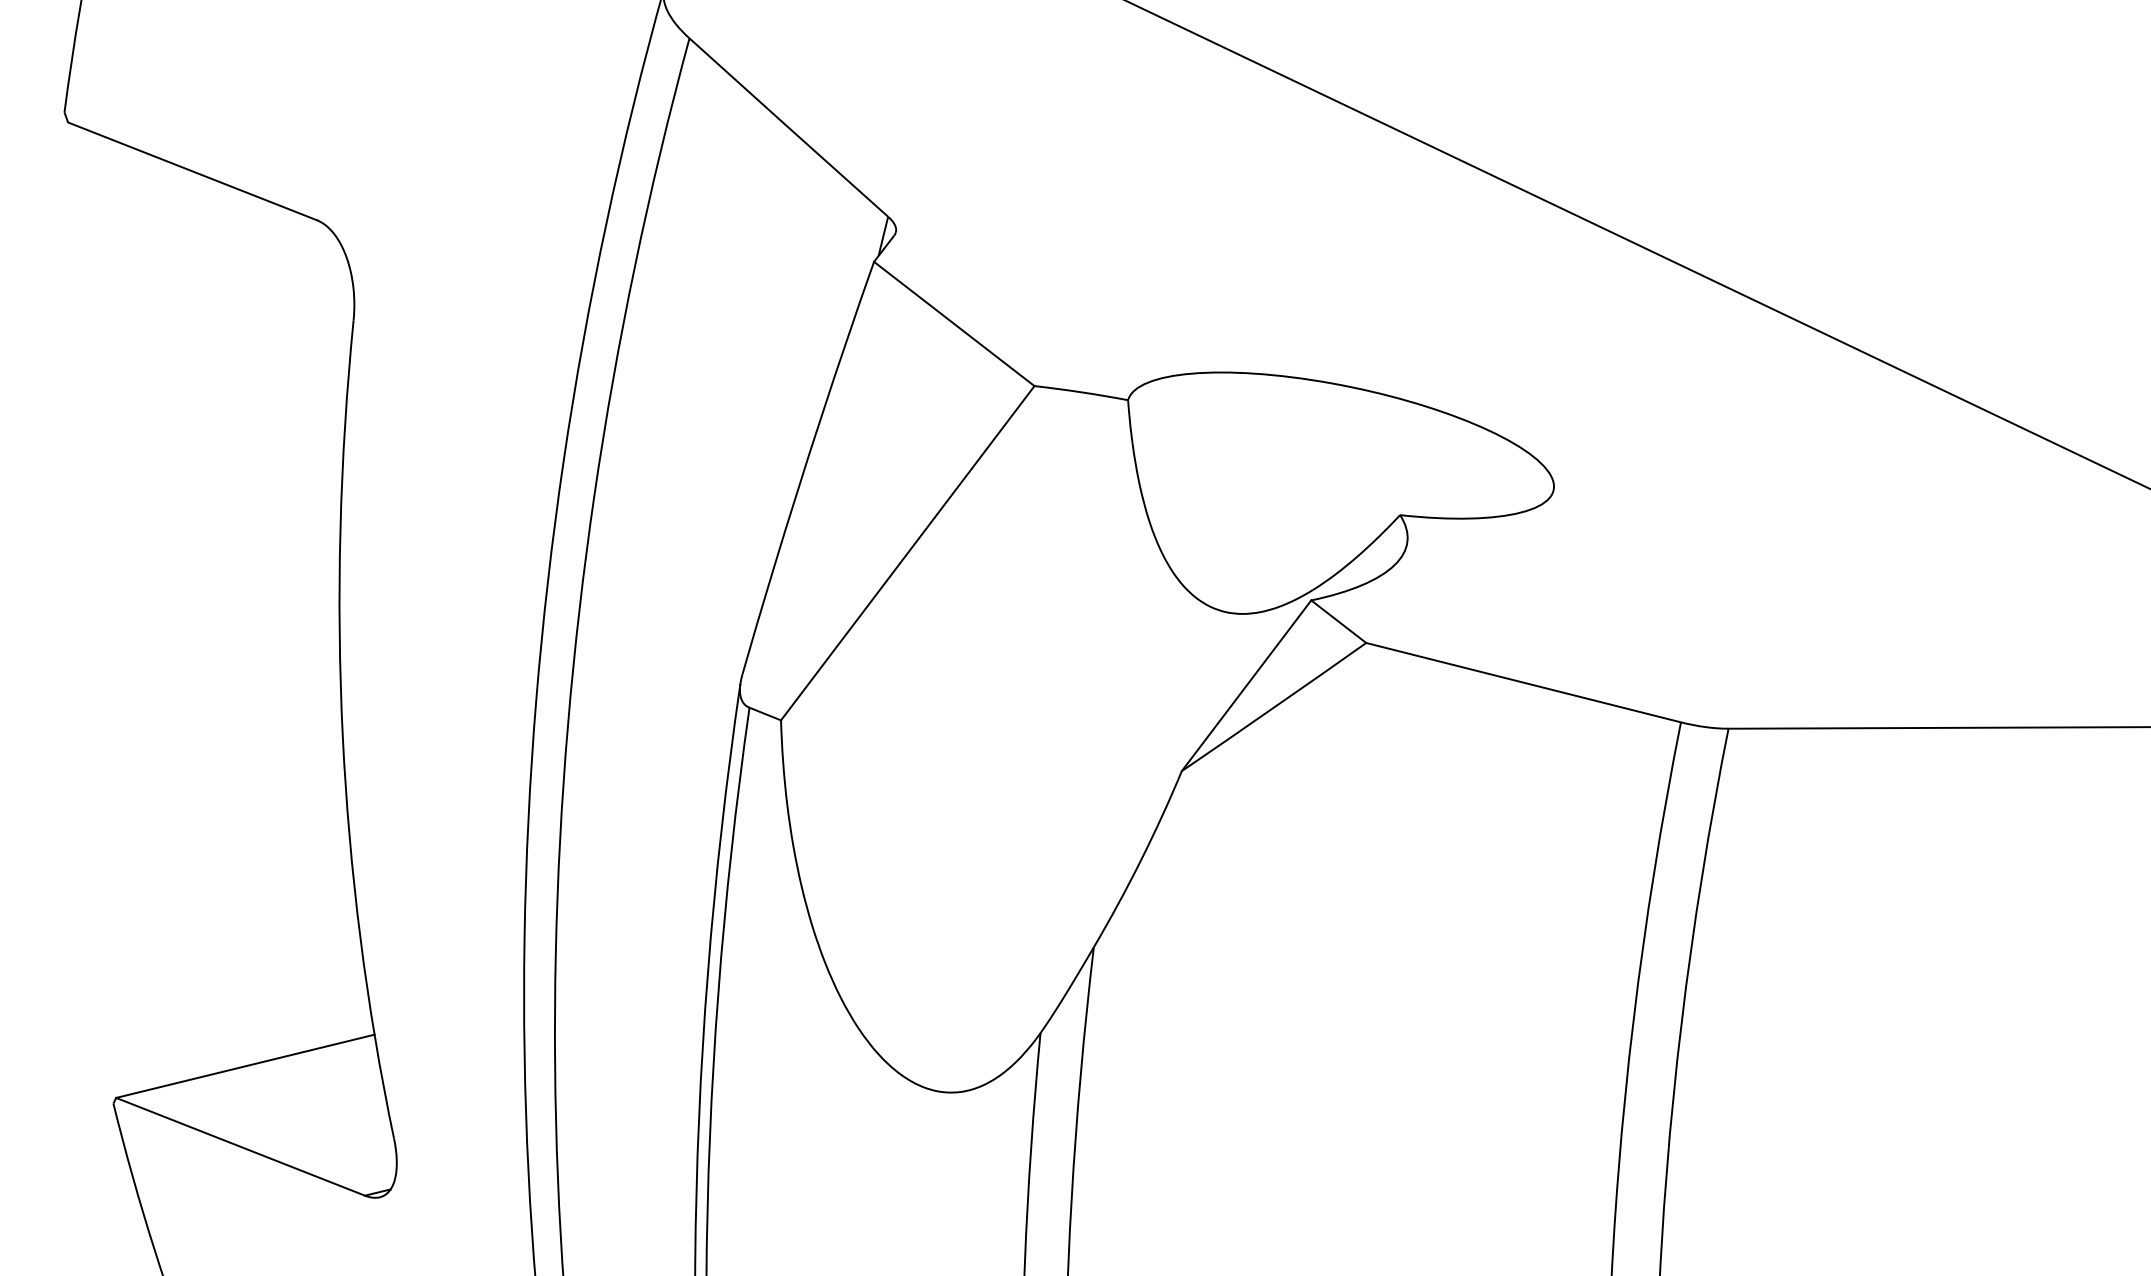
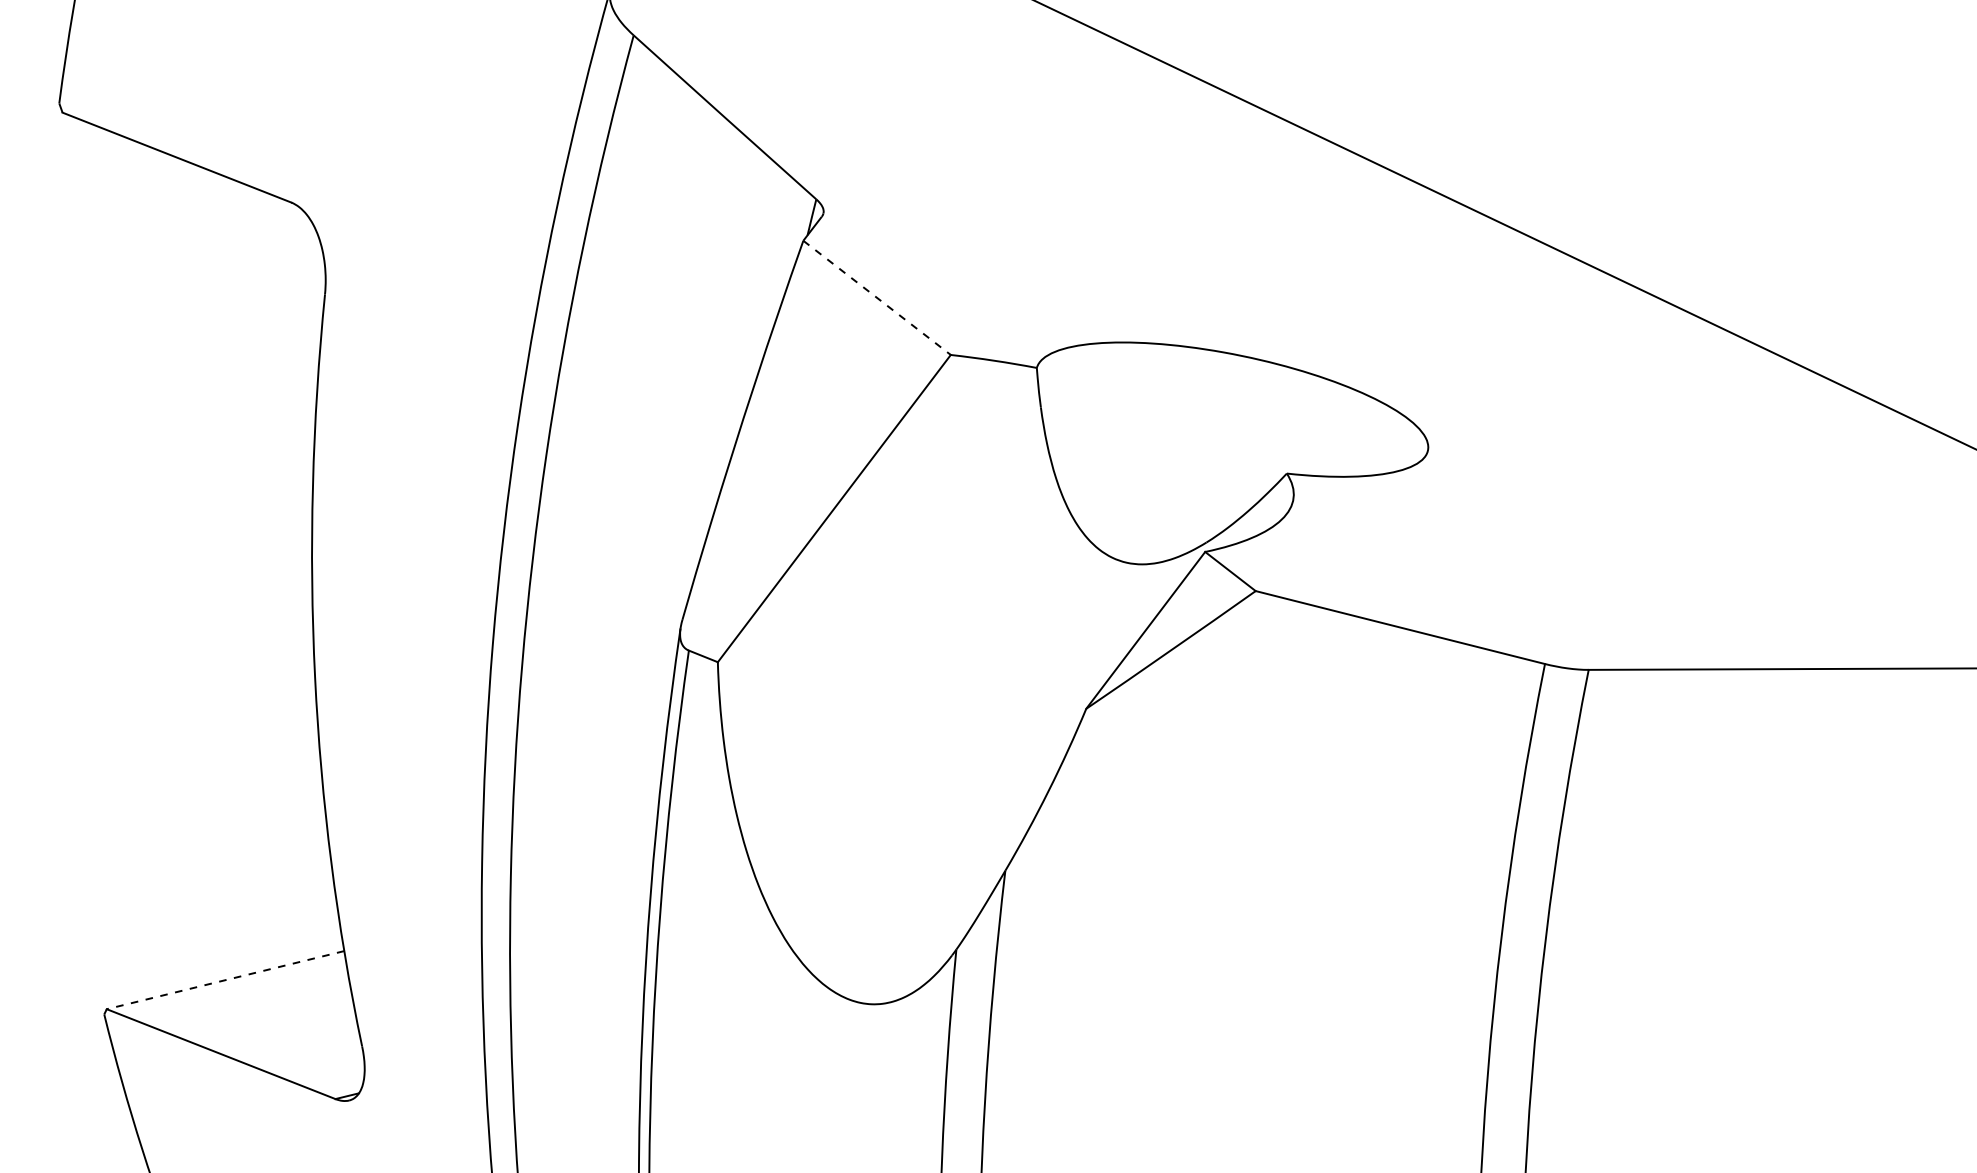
line: (954, 324) -> (877, 298), solid -> dashed
line: (244, 1066) -> (224, 980), solid -> dashed

